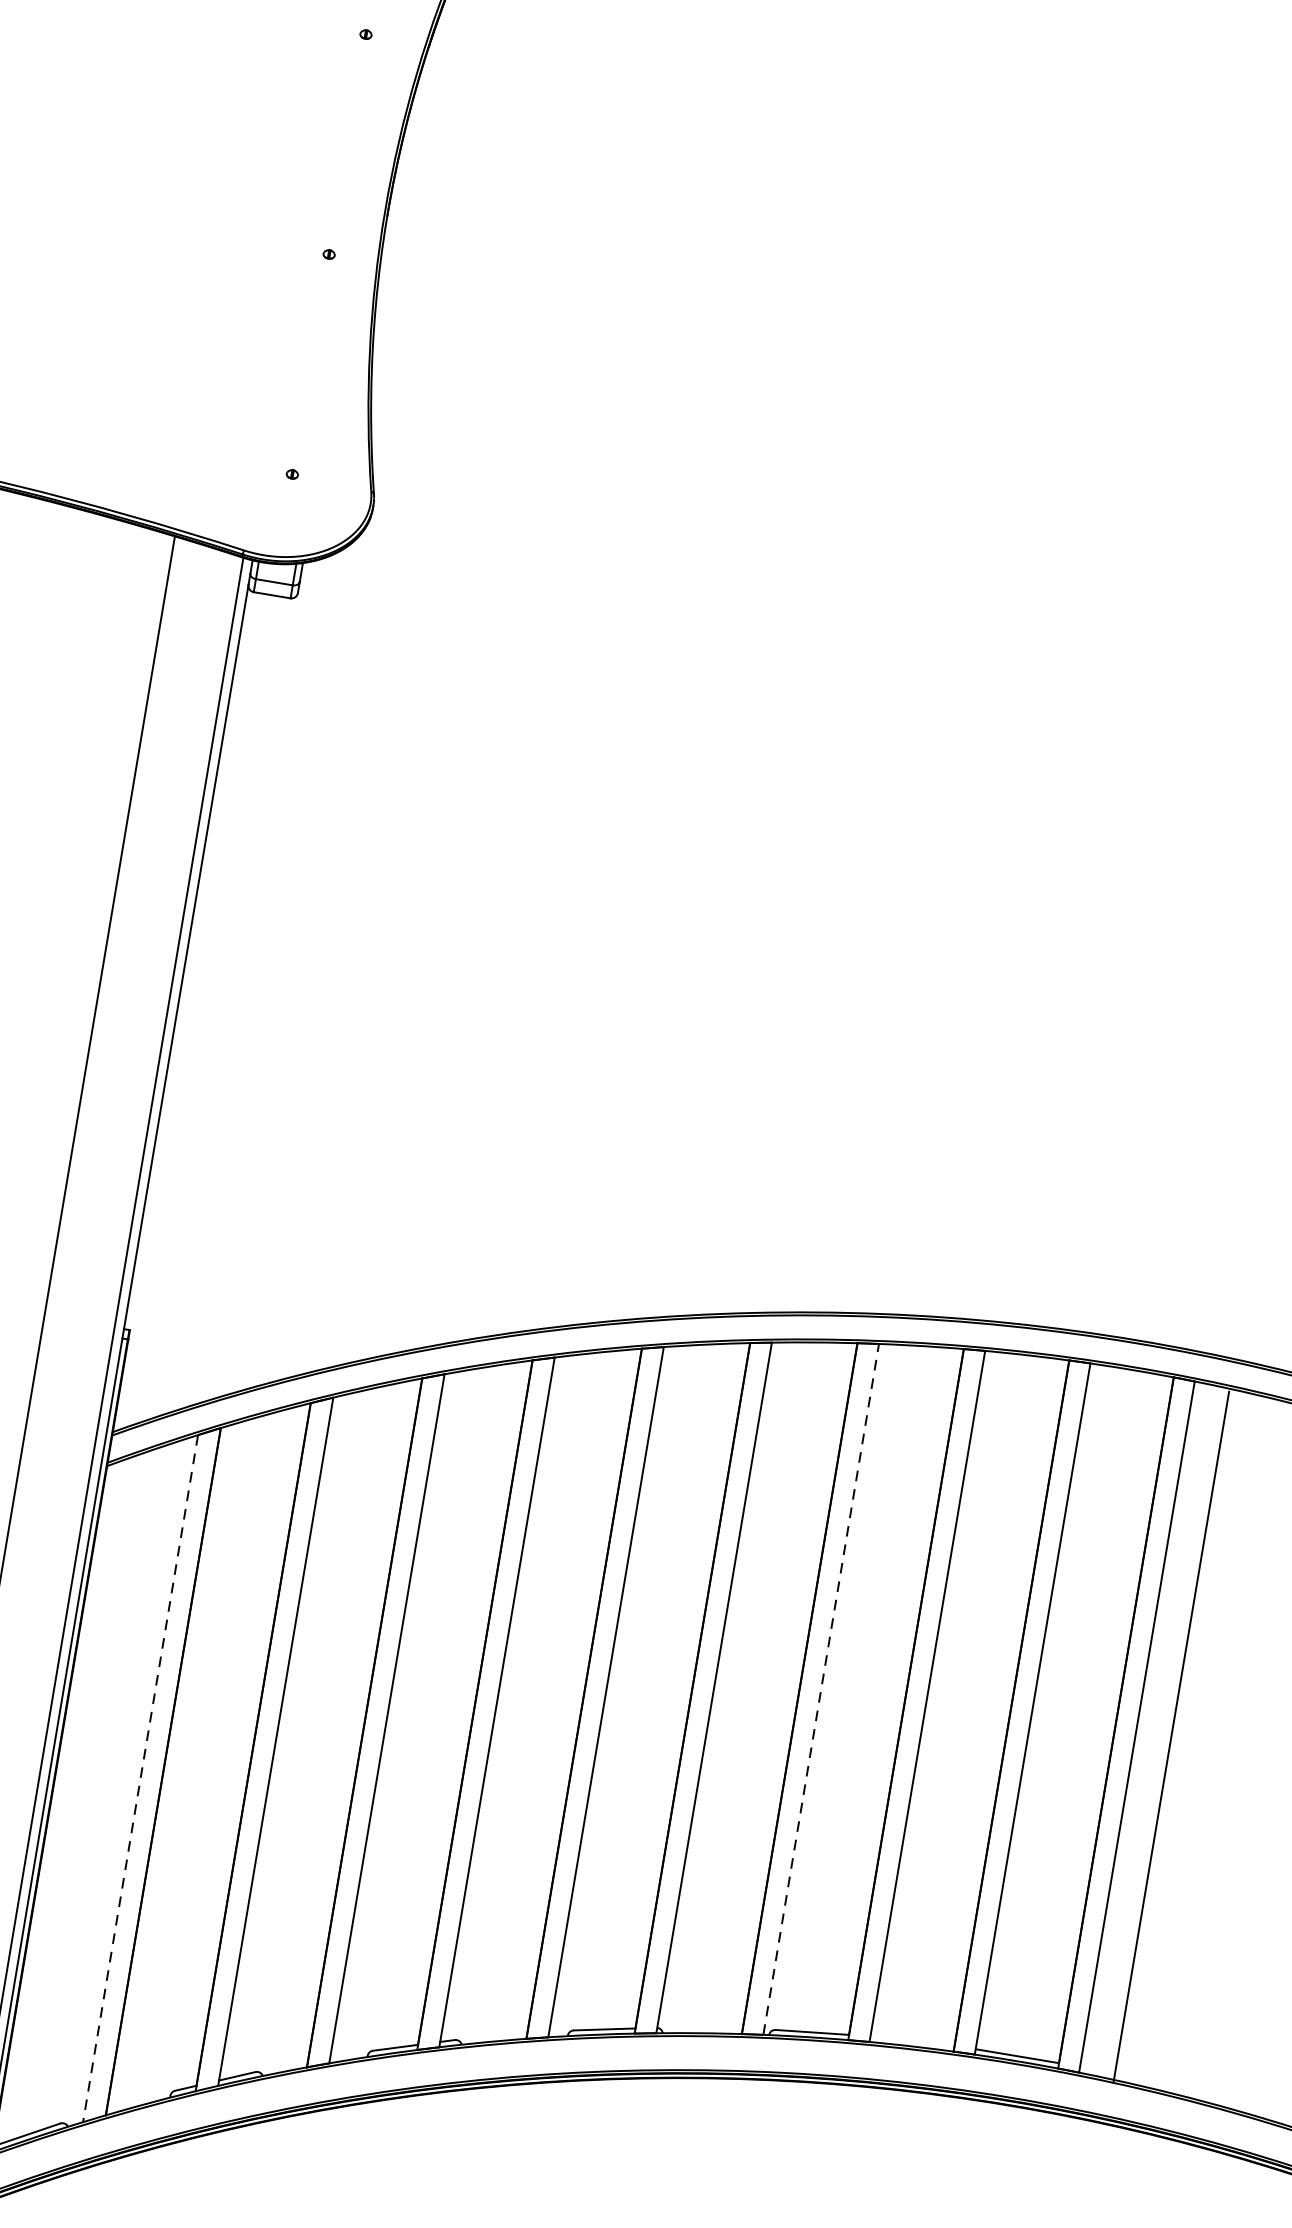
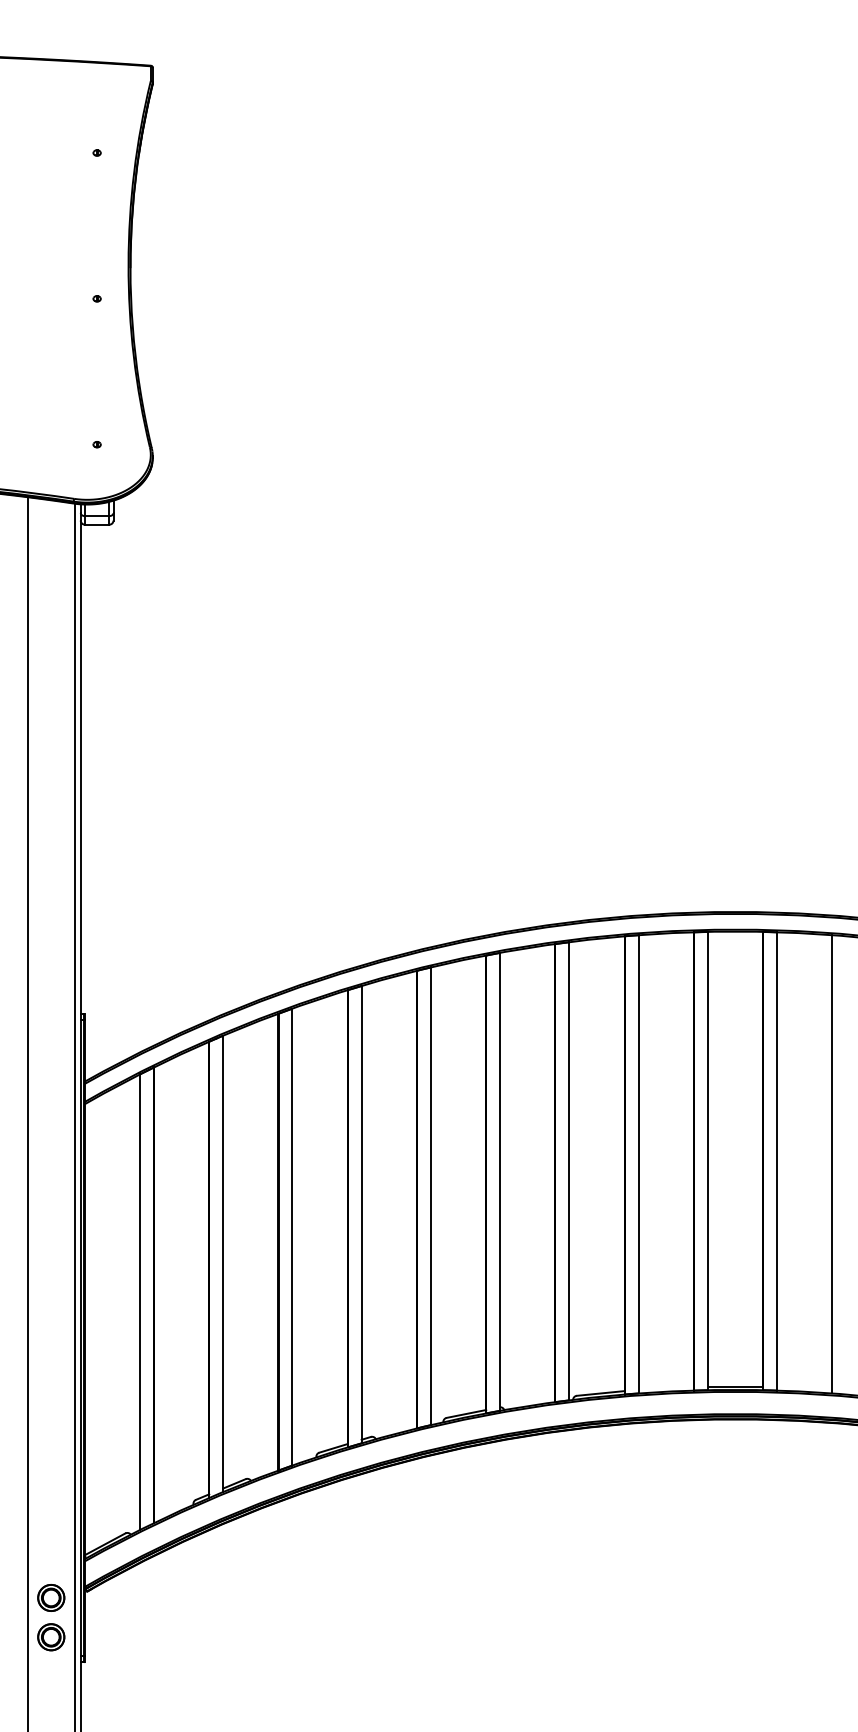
line: (821, 1688) -> (569, 1170), dashed -> solid
line: (1171, 1737) -> (832, 1164), moved
line: (139, 1778) -> (139, 1302), dashed -> solid

